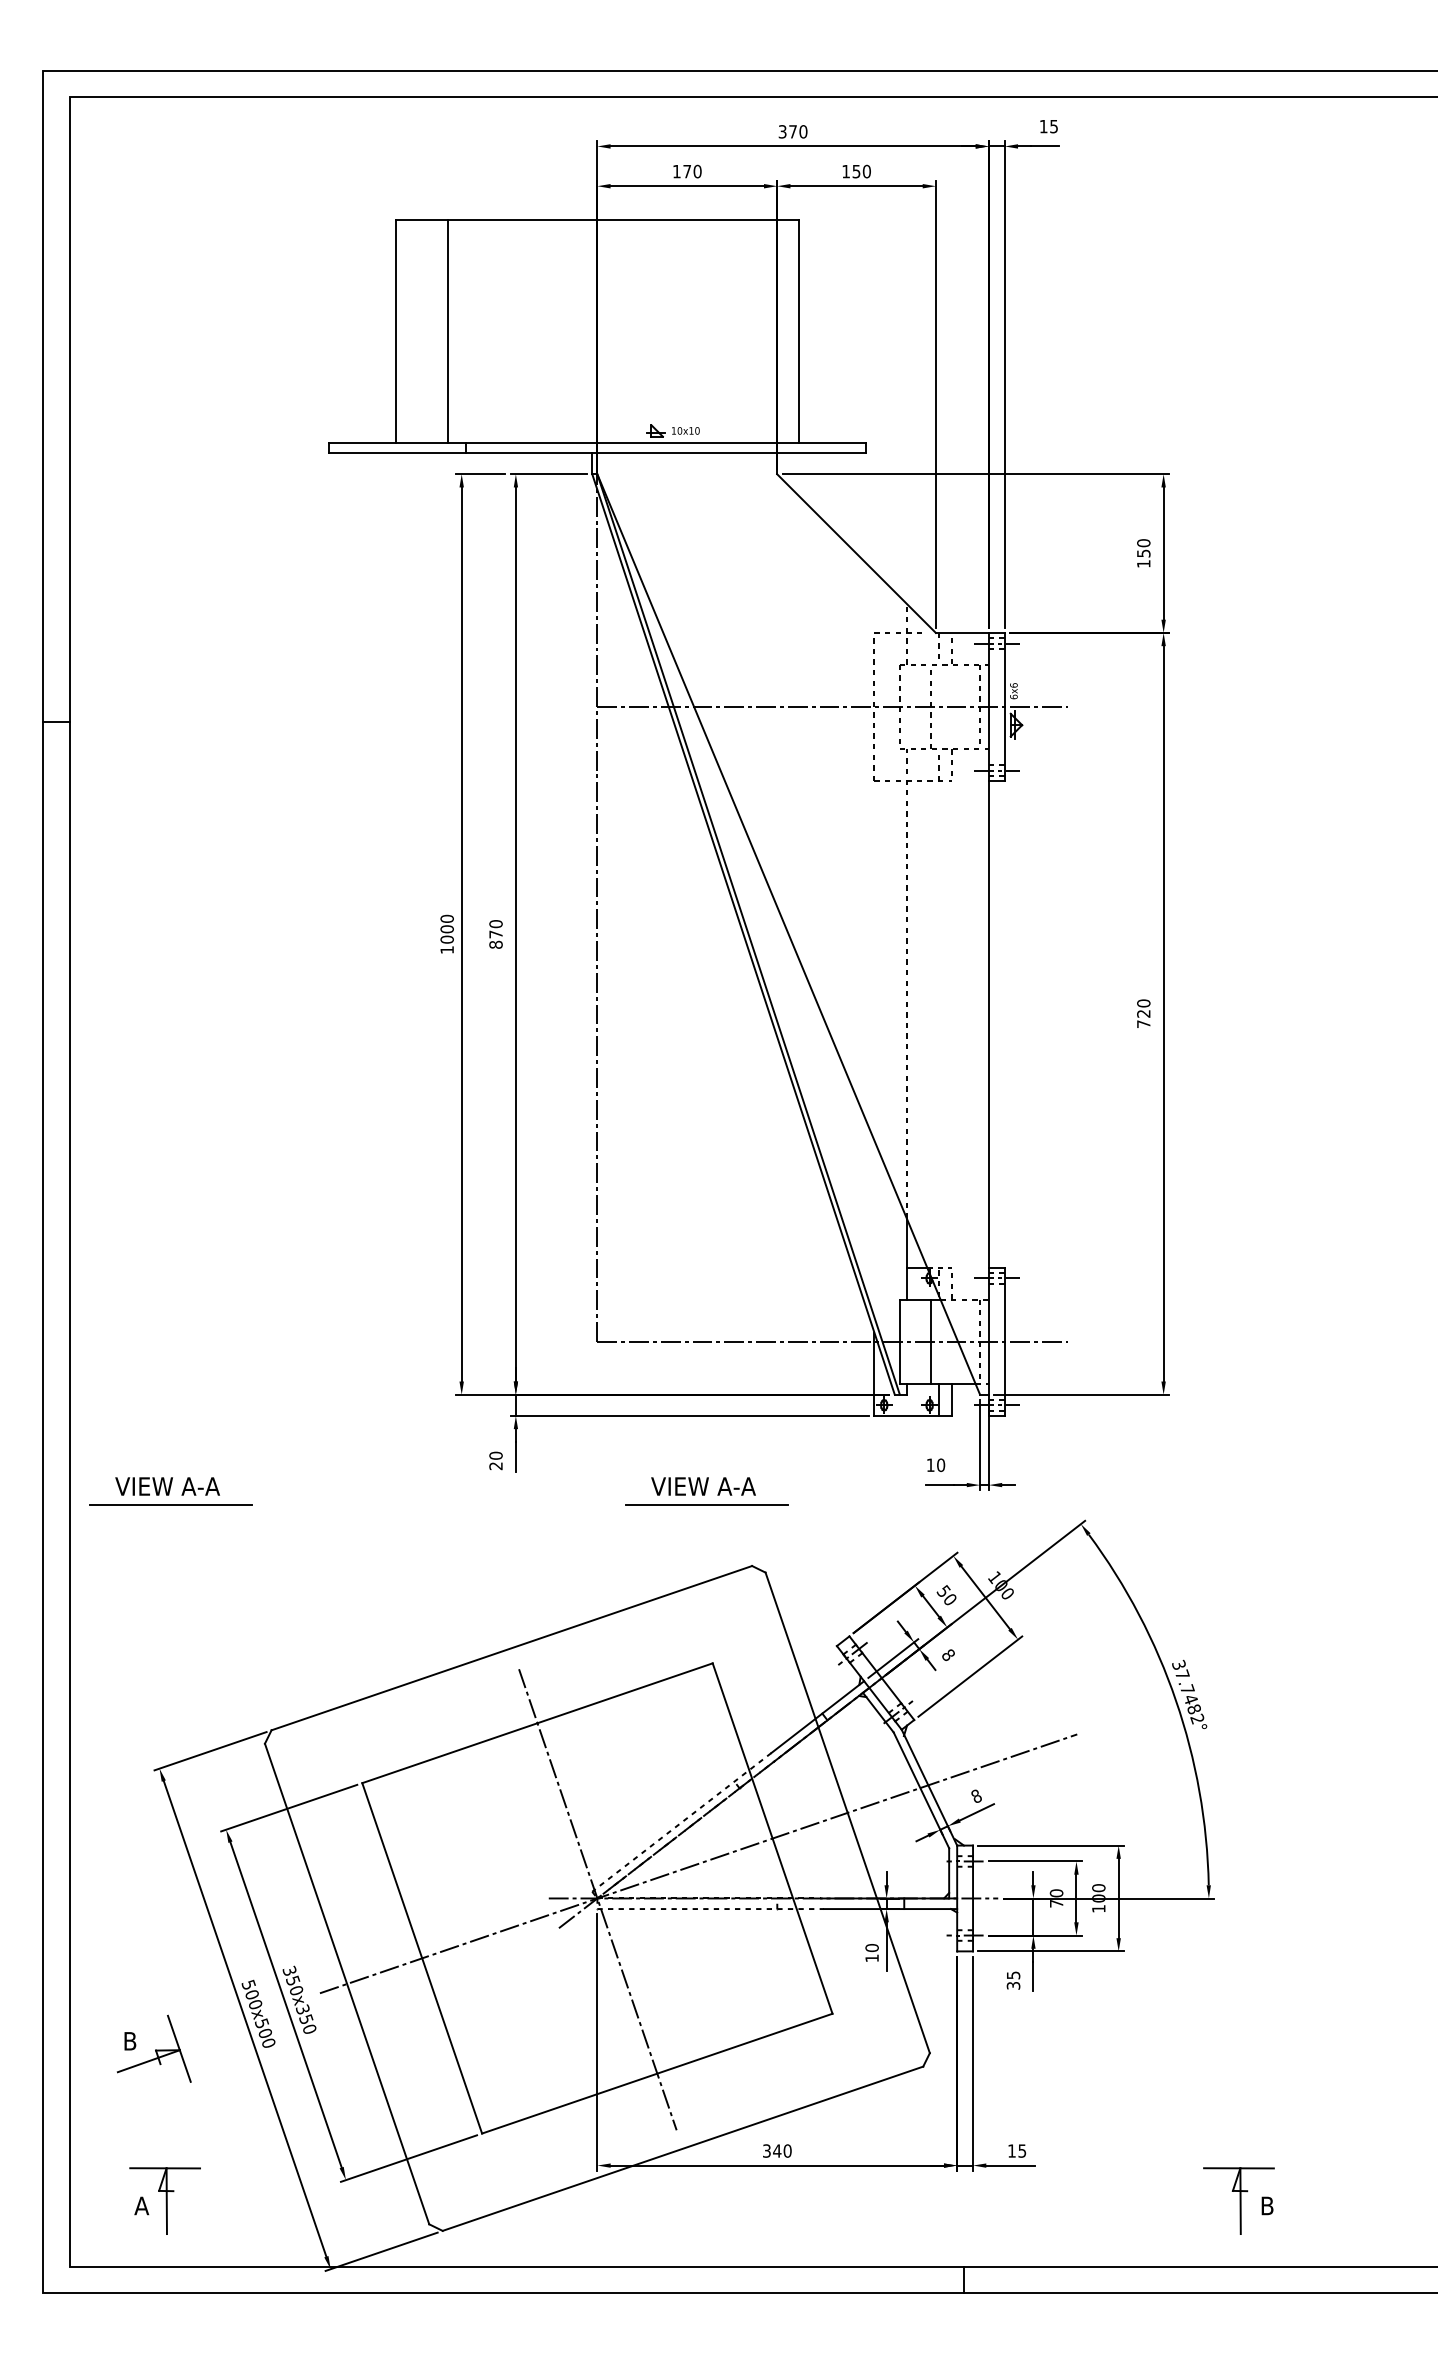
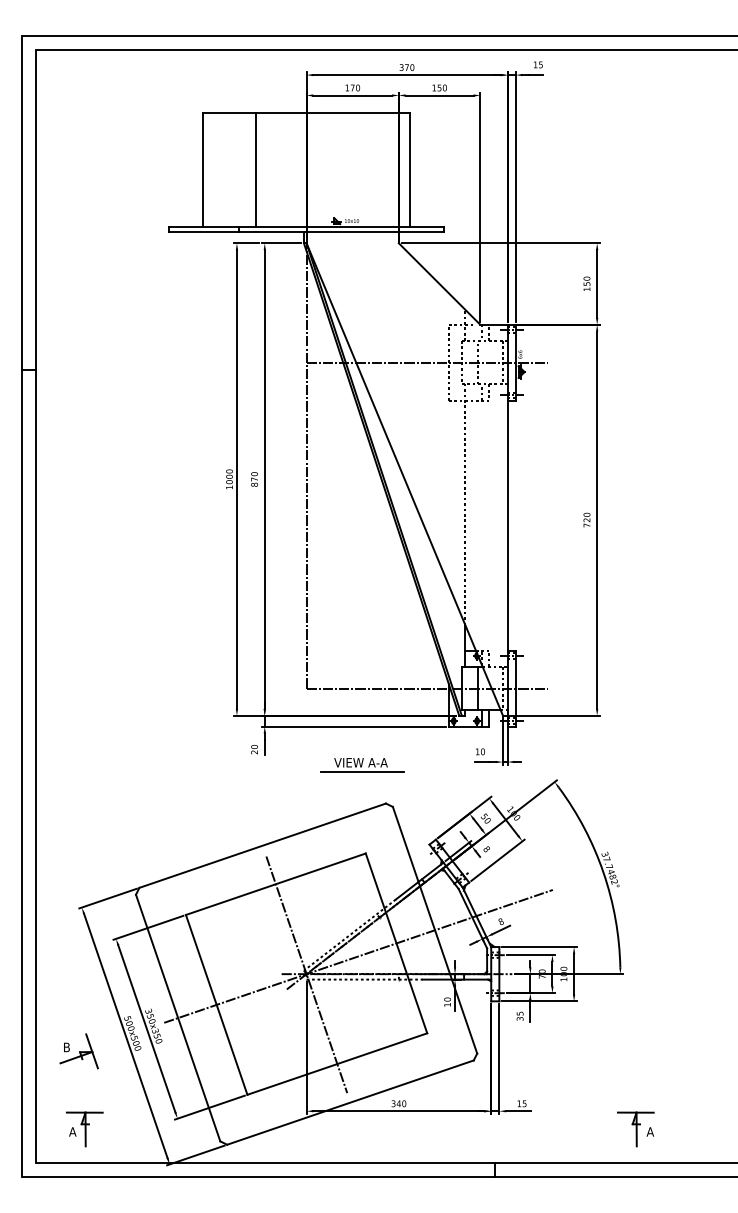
line: (447, 332) -> (255, 170), moved
part: (170, 1491) -> (87, 765), removed
text: (1267, 2205) -> (650, 1131), B -> A

